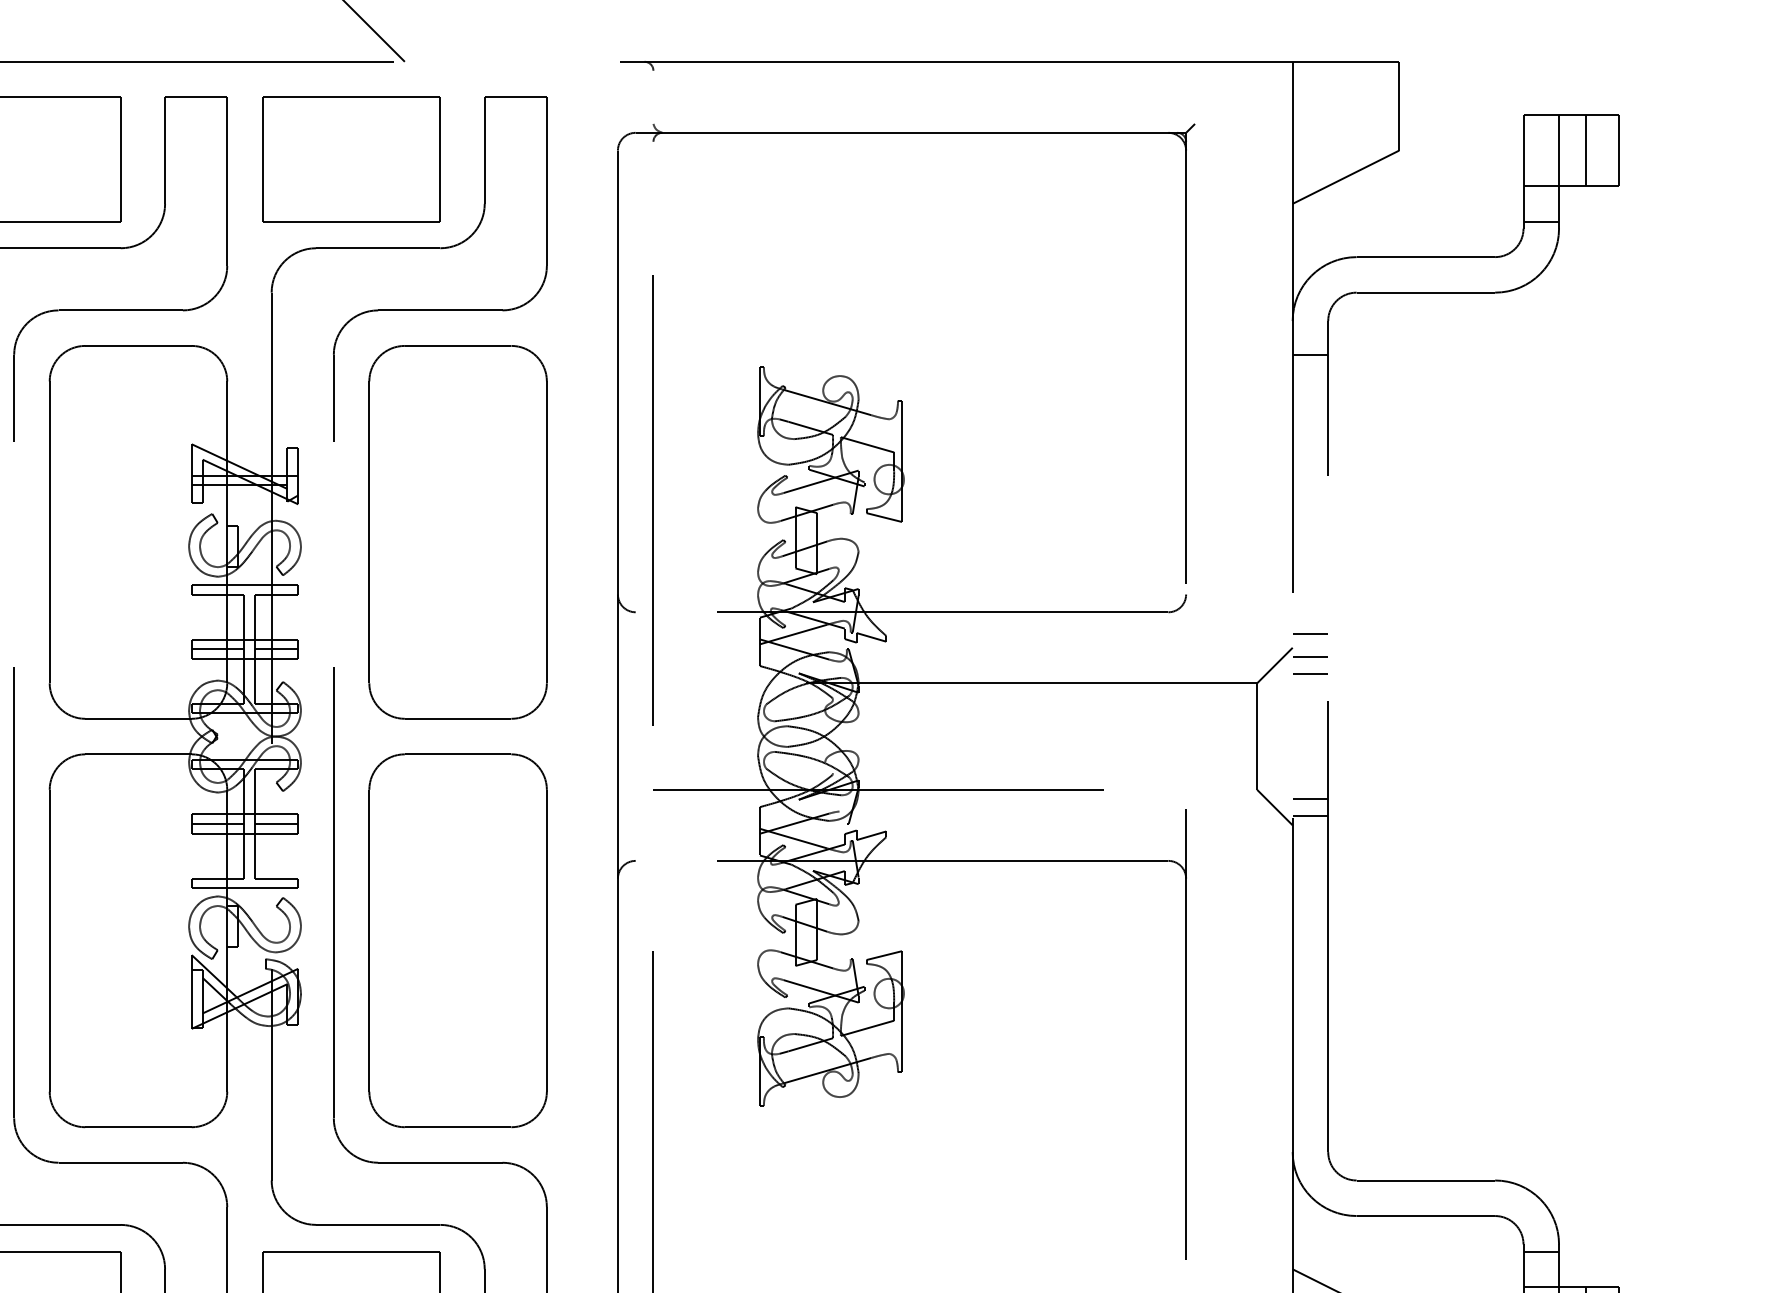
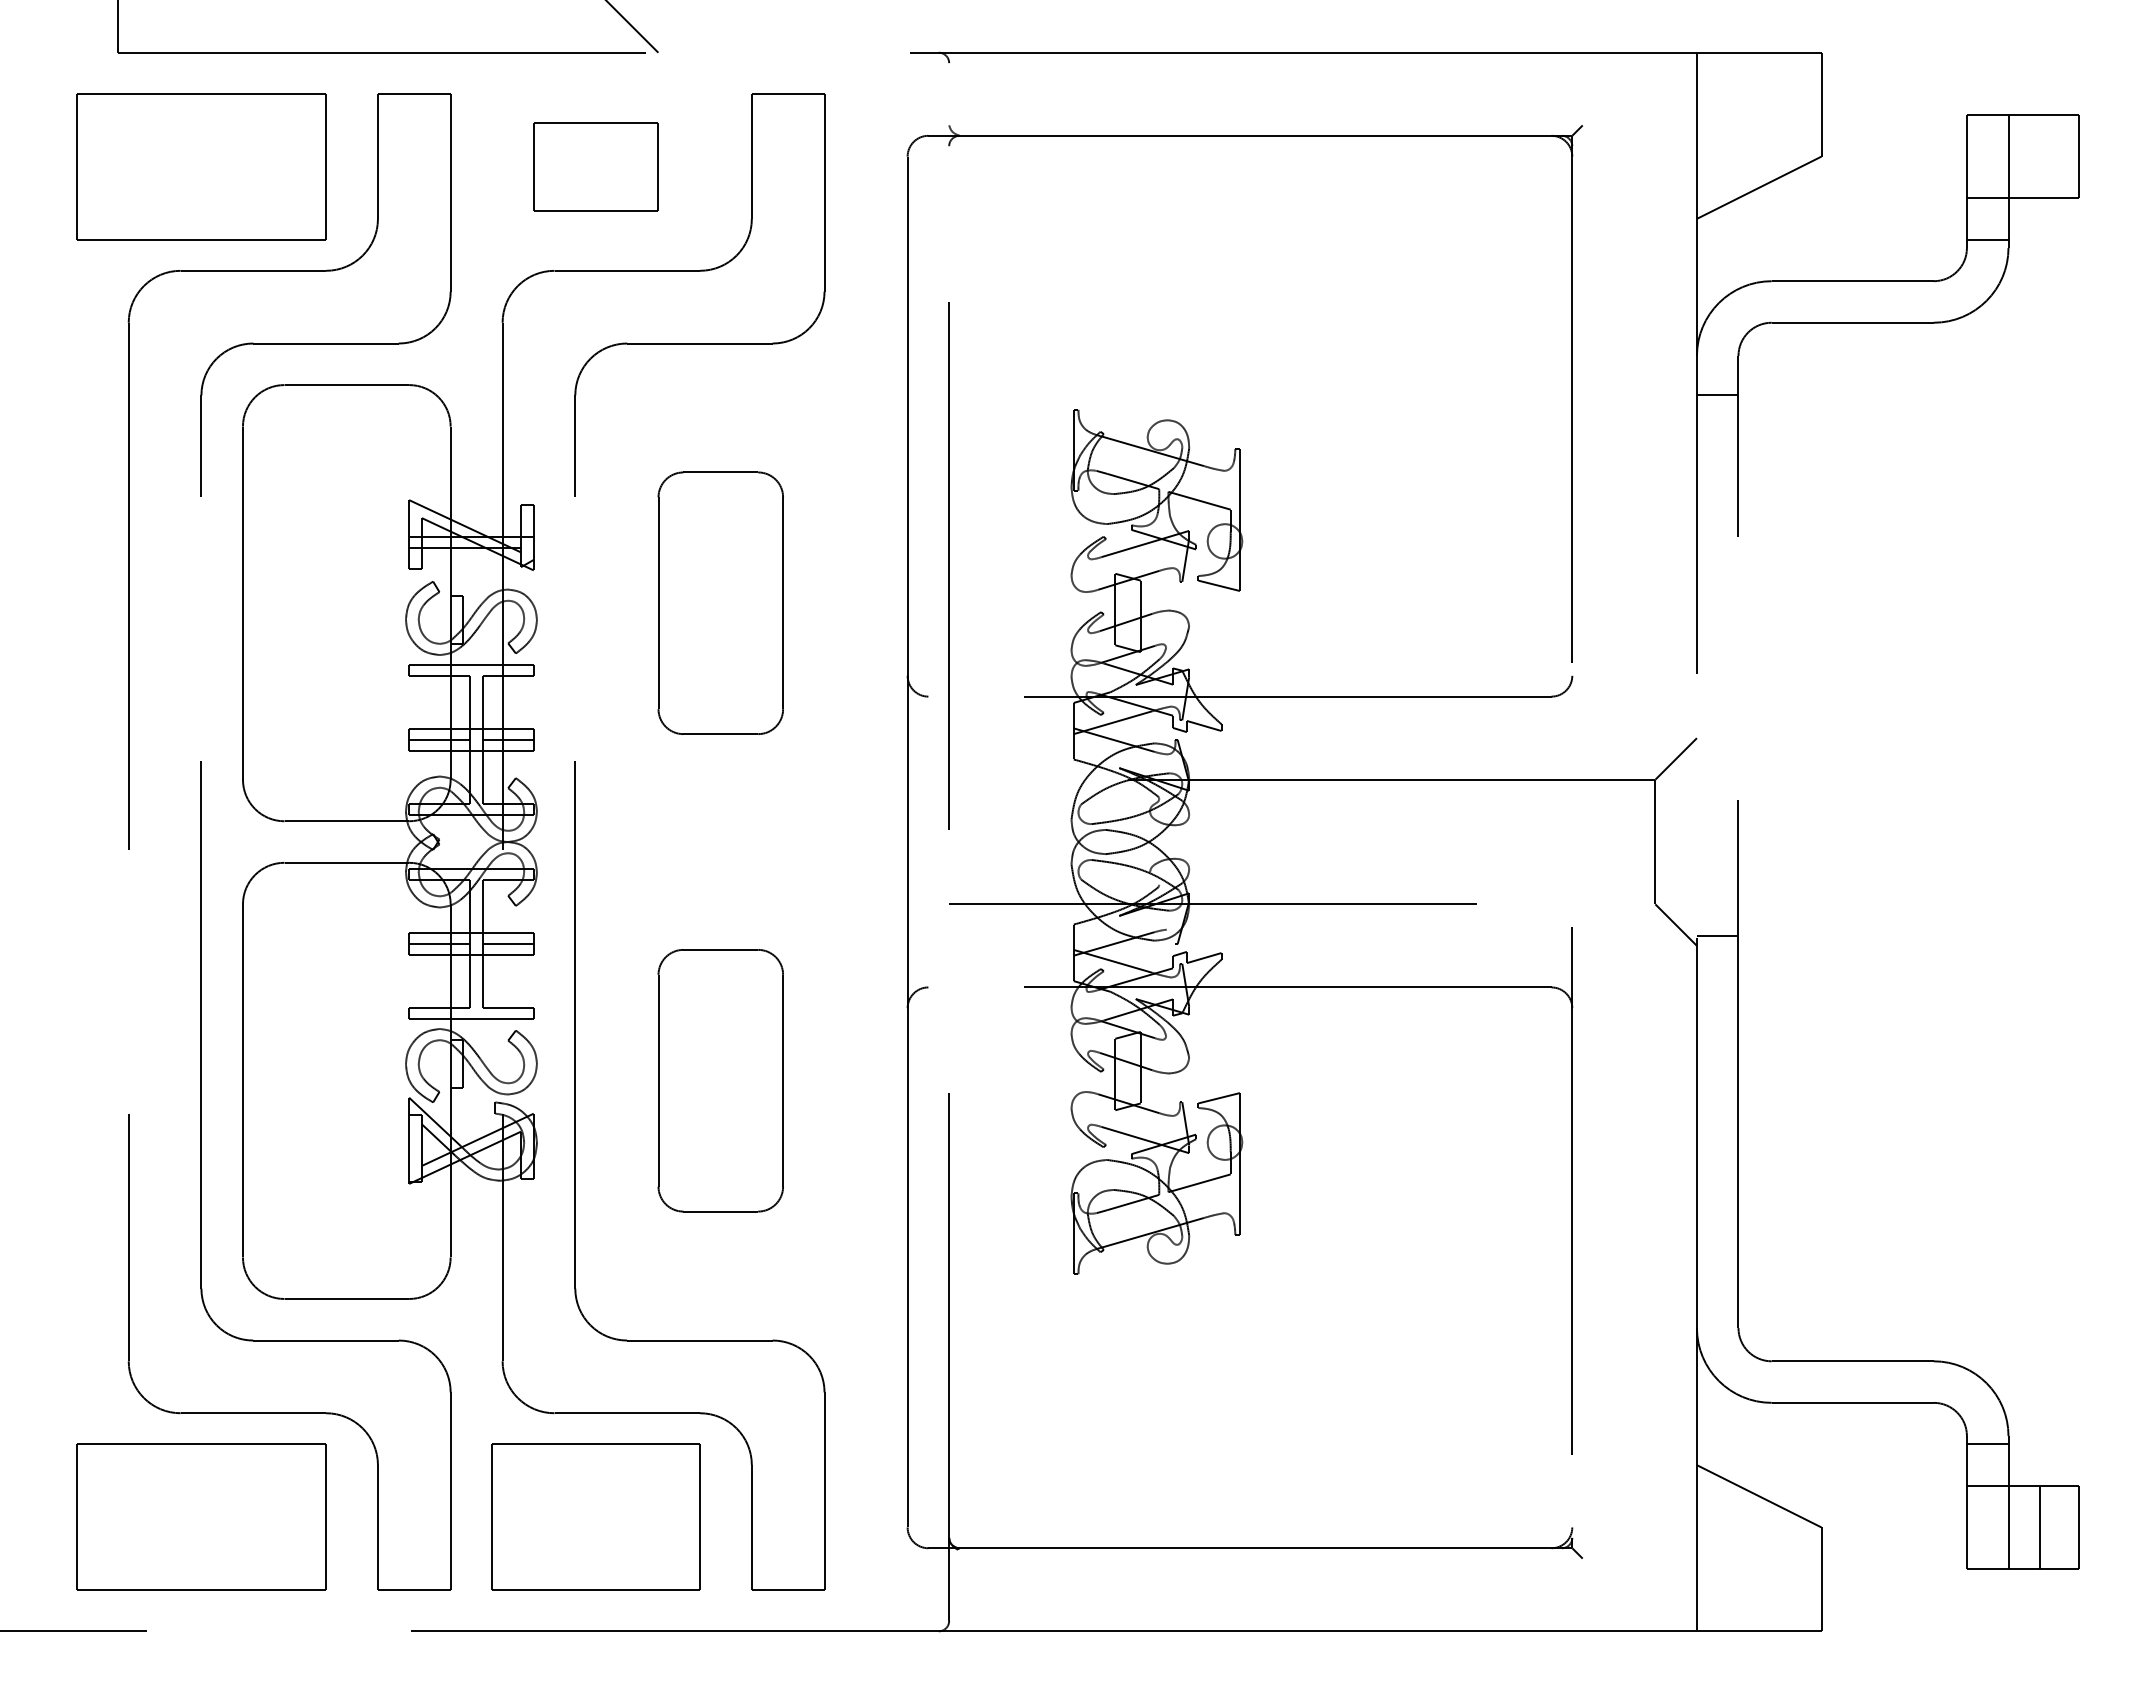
line: (1585, 150) -> (2039, 156), removed
part: (351, 159) -> (595, 166), size x0.6
part: (457, 532) -> (720, 603), size x0.6
line: (1310, 633) -> (1717, 721), removed
line: (1310, 656) -> (1717, 748), removed
line: (1310, 674) -> (1717, 769), removed
line: (1310, 798) -> (1717, 914), removed
part: (457, 940) -> (720, 1080), size x0.6

